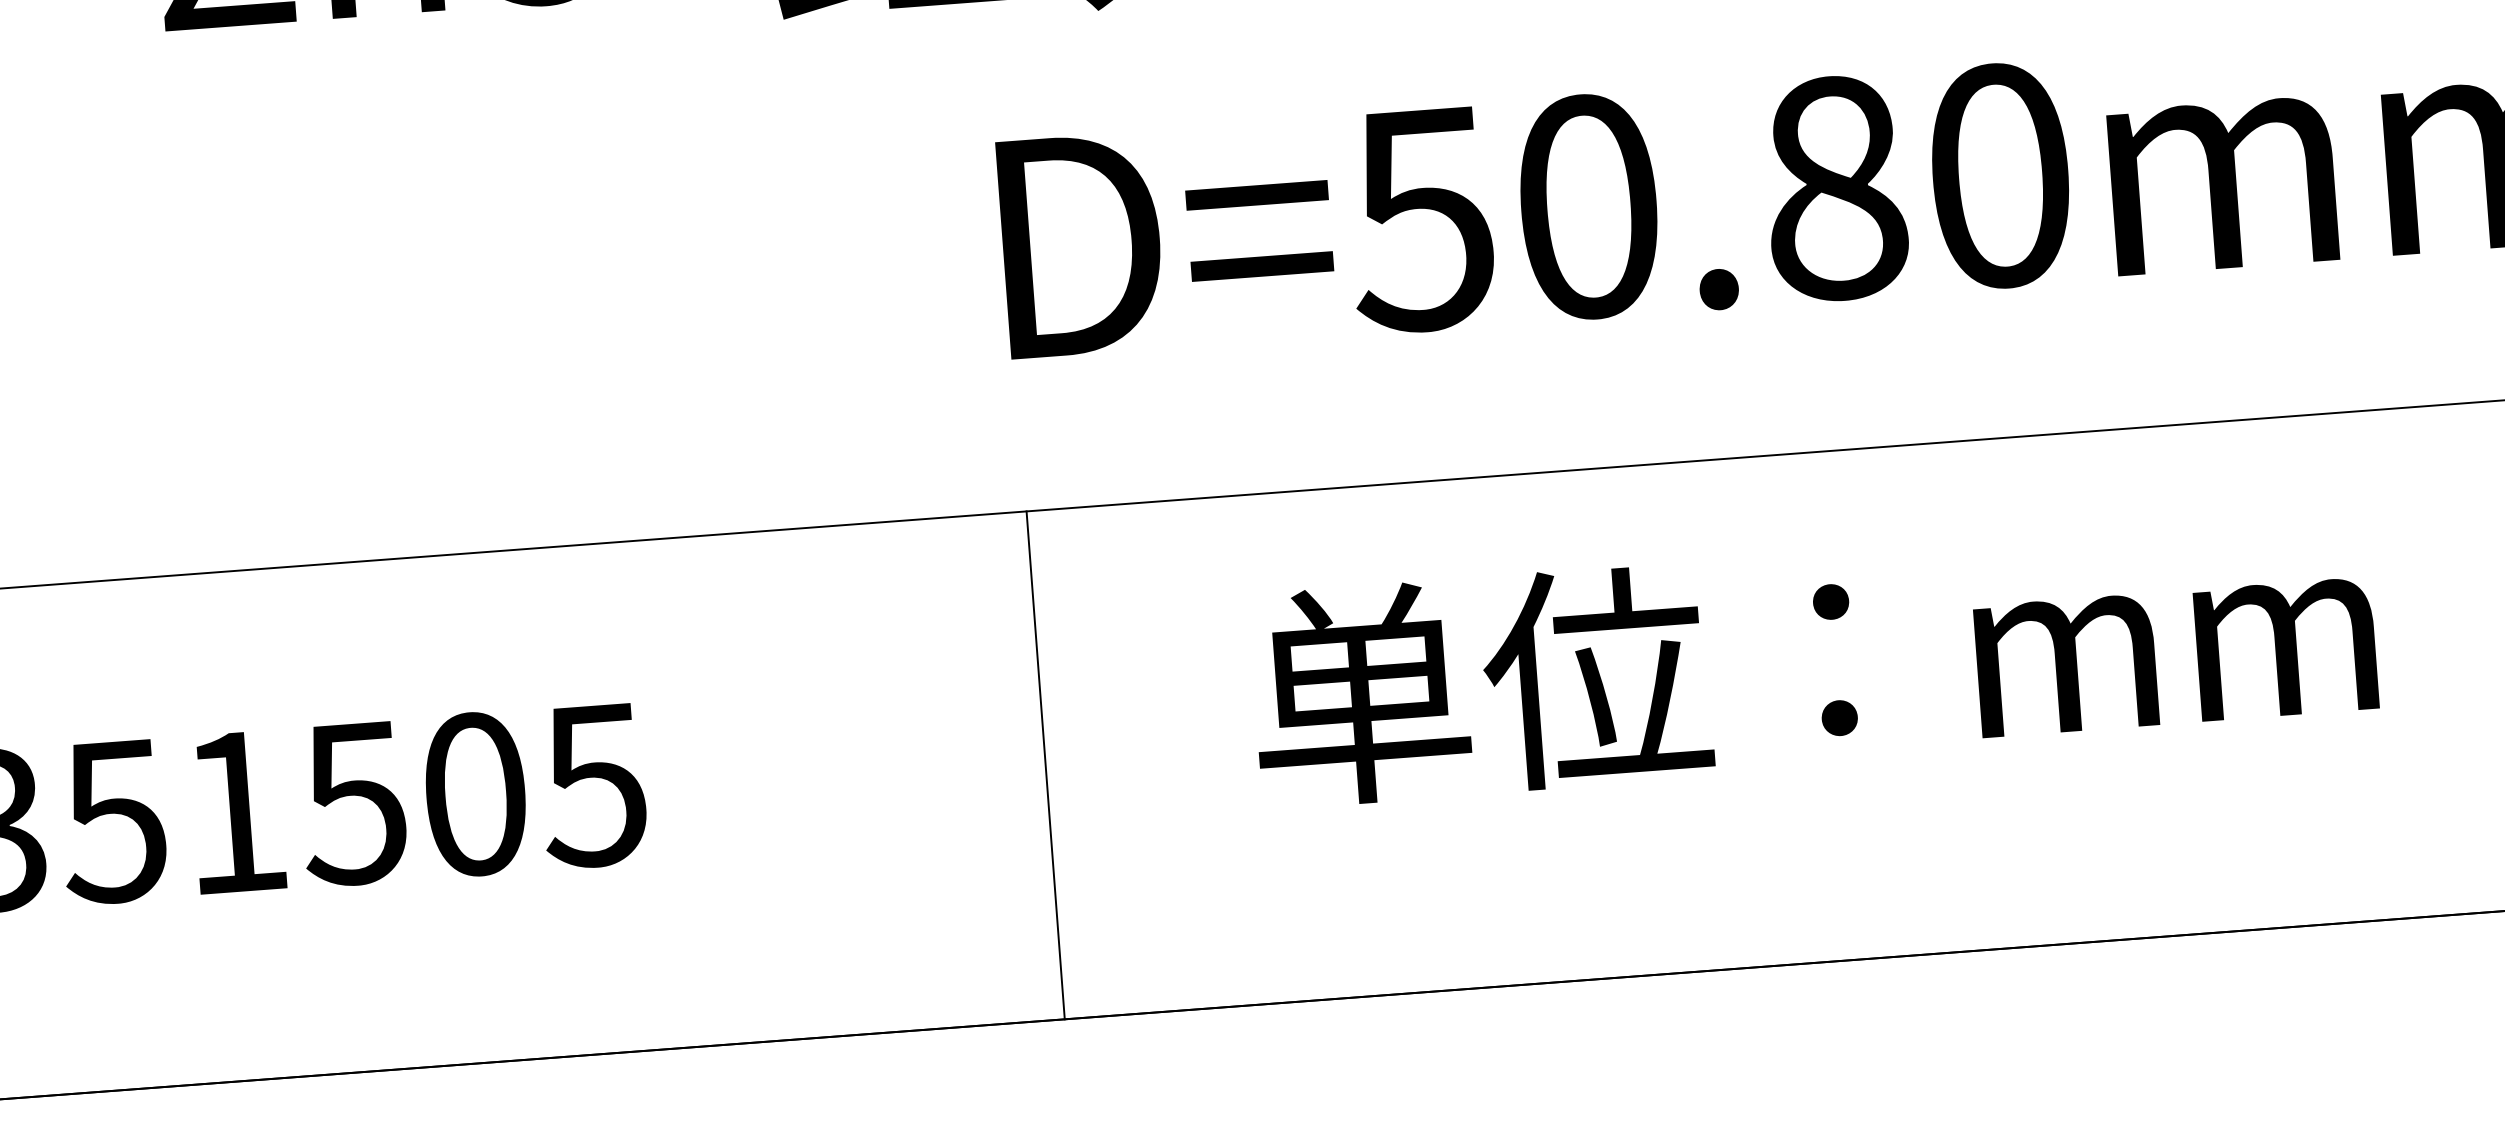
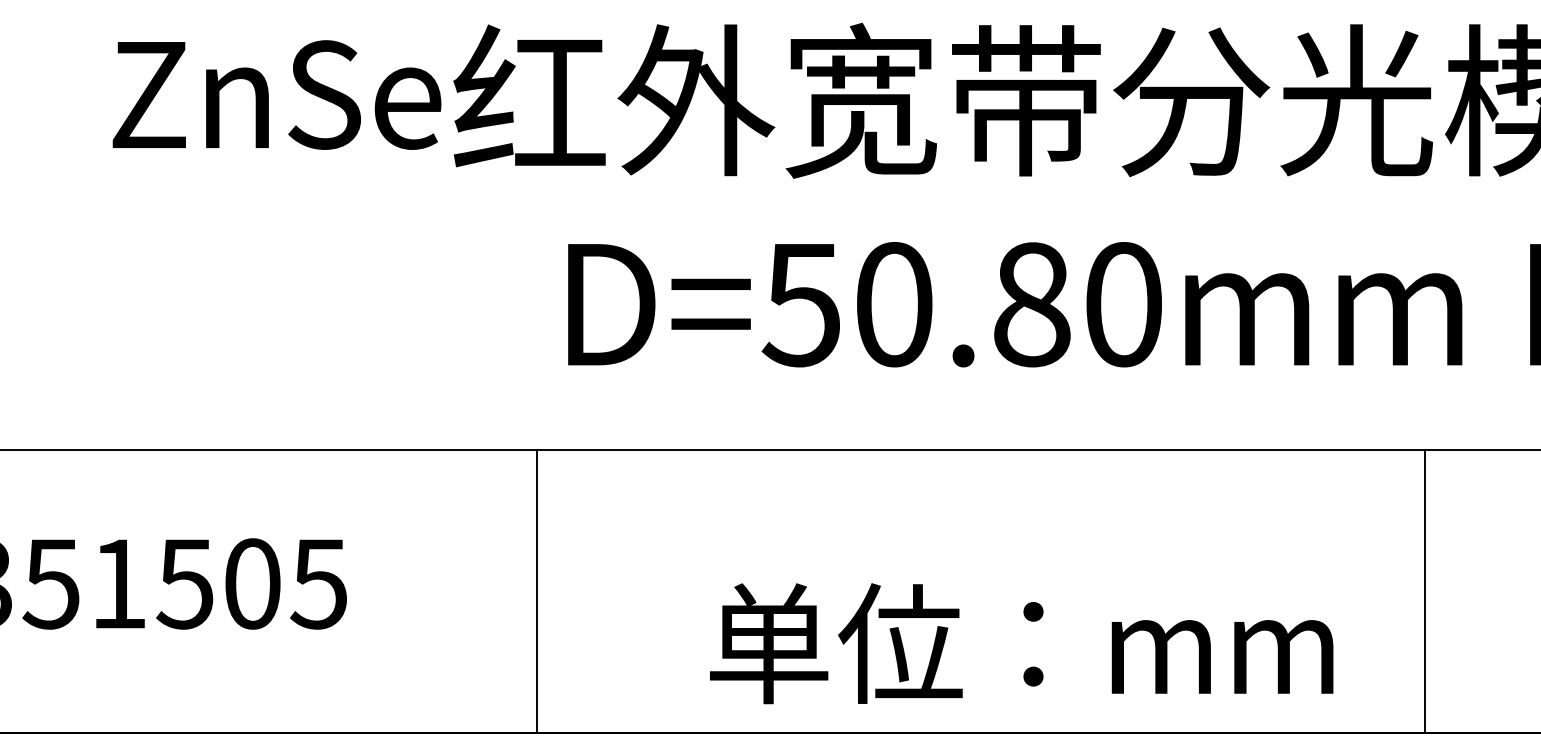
text: (1813, 660) -> (1021, 643), moved
line: (1046, 764) -> (537, 591), moved

